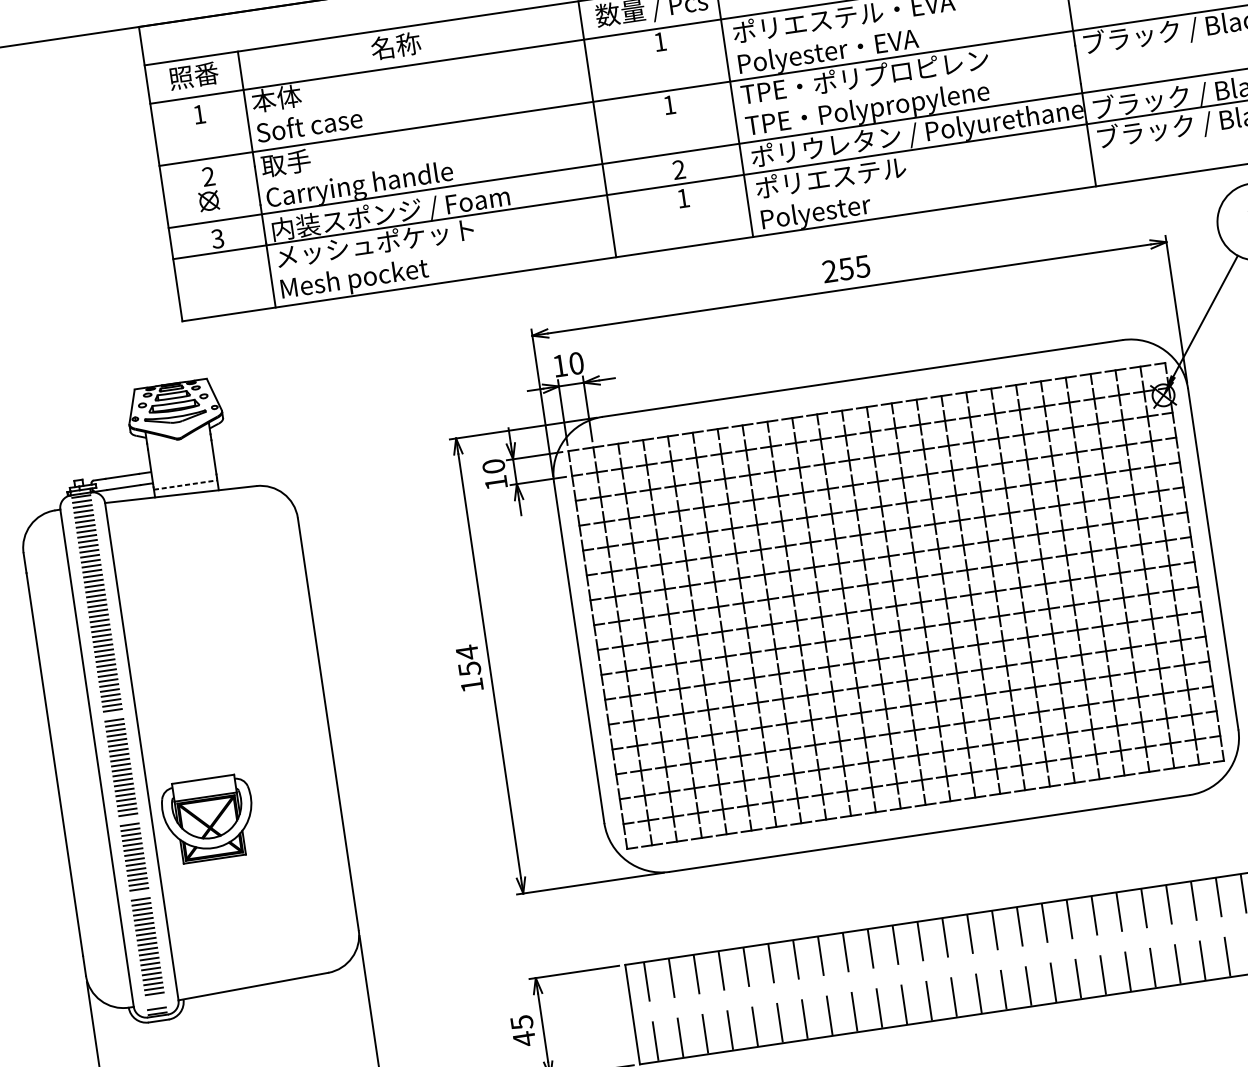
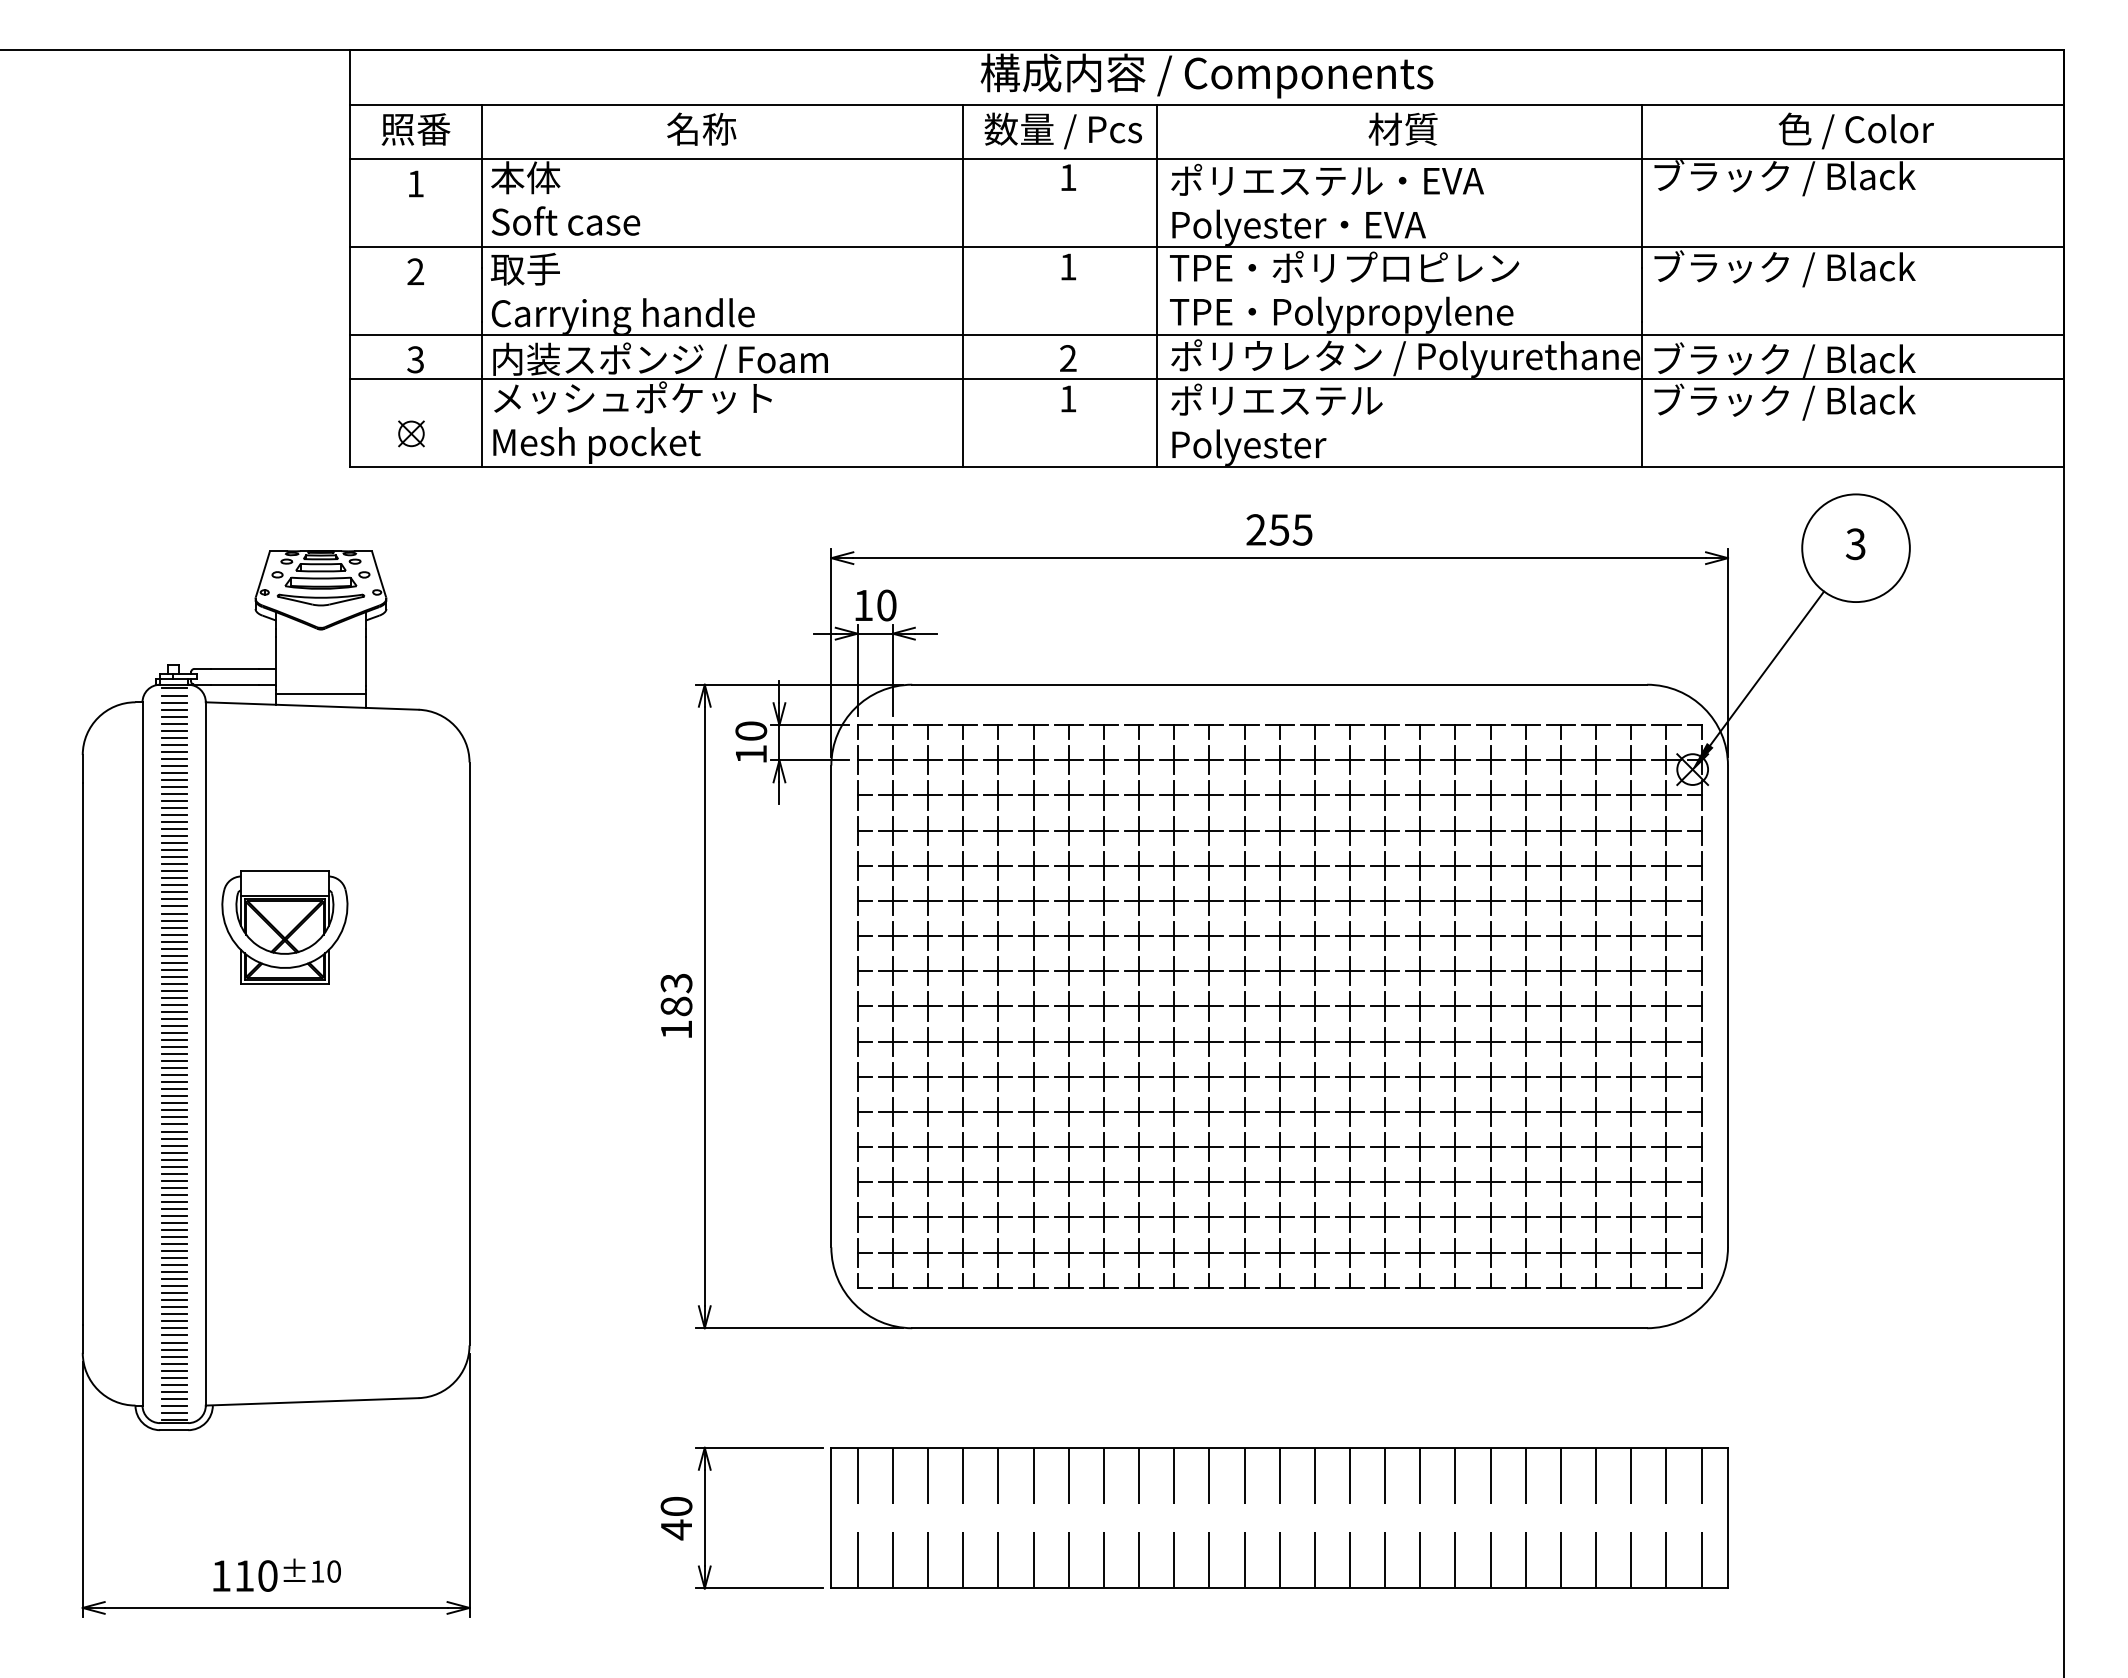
part: (209, 200) -> (411, 433), moved
line: (185, 484) -> (320, 693), dashed -> solid
text: (468, 660) -> (676, 994), 154 -> 183
line: (113, 715) -> (173, 997), added
line: (128, 819) -> (173, 1145), added
part: (208, 819) -> (284, 927), moved
line: (139, 894) -> (173, 1251), added
line: (154, 998) -> (173, 1398), added
line: (155, 1003) -> (173, 1405), added
text: (521, 1022) -> (676, 1506), 45 -> 40

